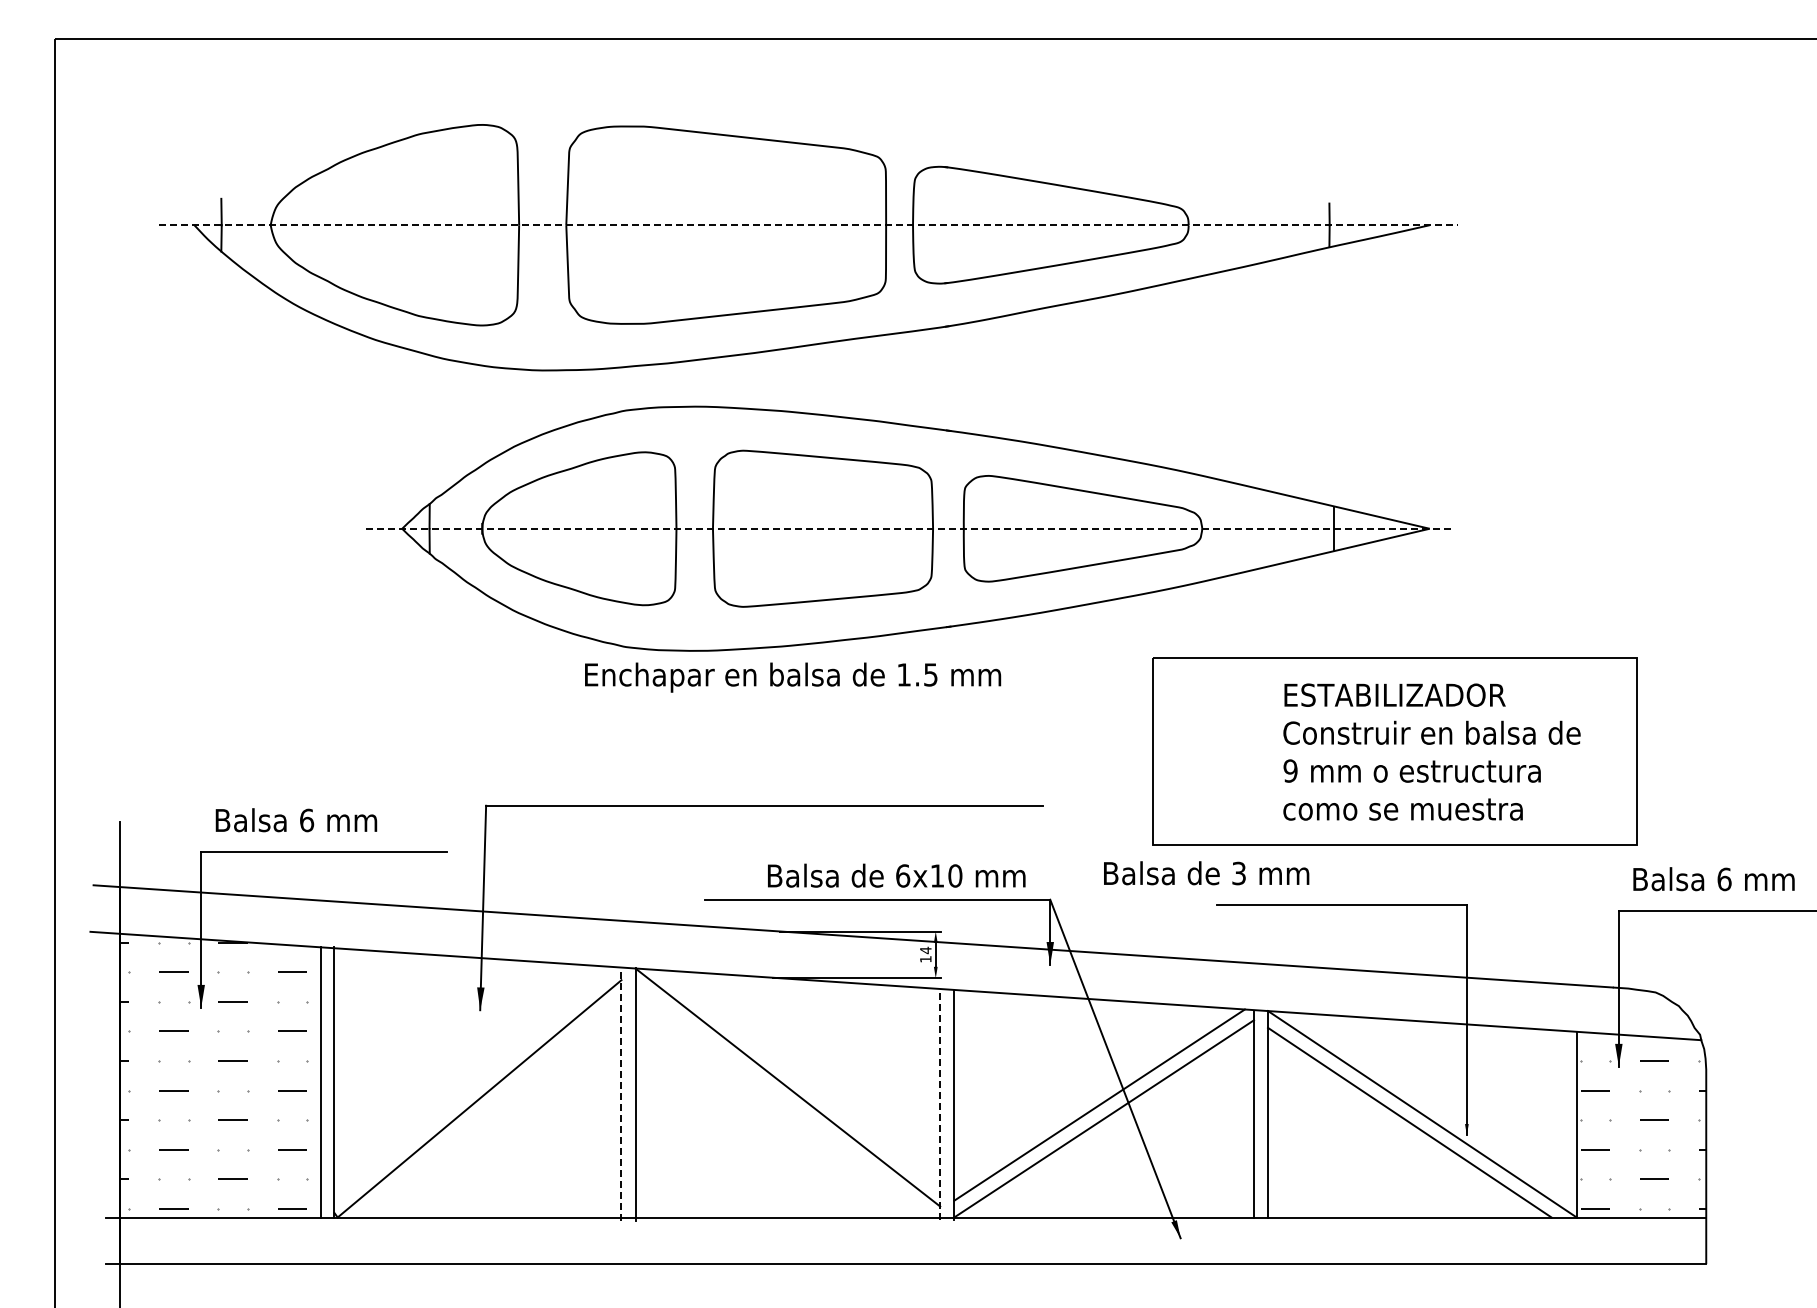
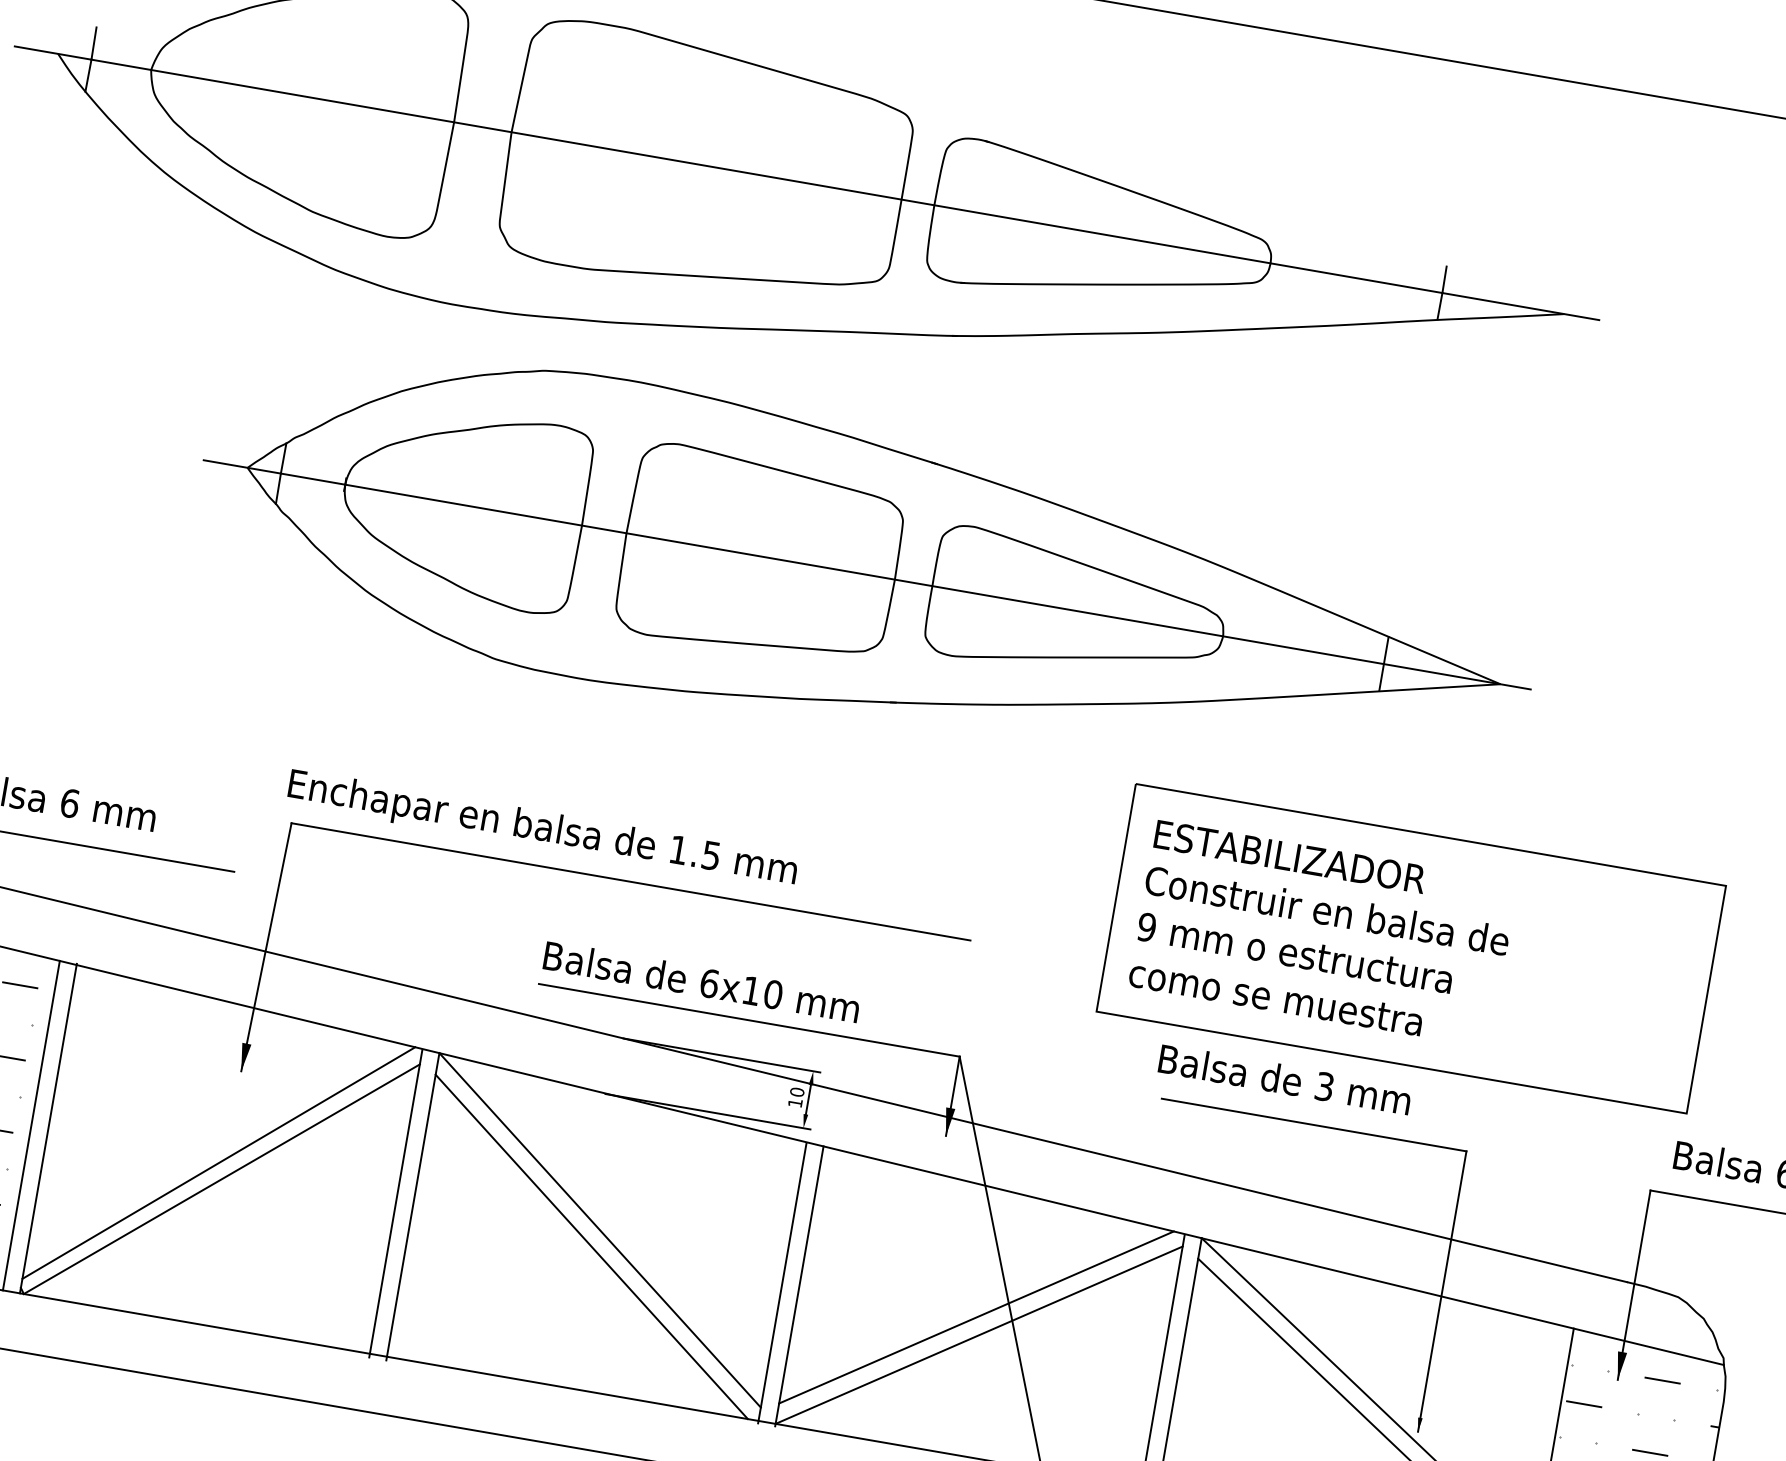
line: (808, 225) -> (806, 183), dashed -> solid
line: (910, 528) -> (867, 574), dashed -> solid
text: (793, 677) -> (543, 829), moved
text: (1431, 751) -> (1322, 933), moved
text: (1206, 873) -> (1284, 1079), moved
text: (896, 875) -> (701, 981), moved
text: (925, 950) -> (796, 1092), 14 -> 10
line: (474, 1086) -> (218, 1163), added
line: (621, 1094) -> (395, 1203), dashed -> solid
line: (783, 1101) -> (591, 1246), added
line: (940, 1104) -> (782, 1283), dashed -> solid

